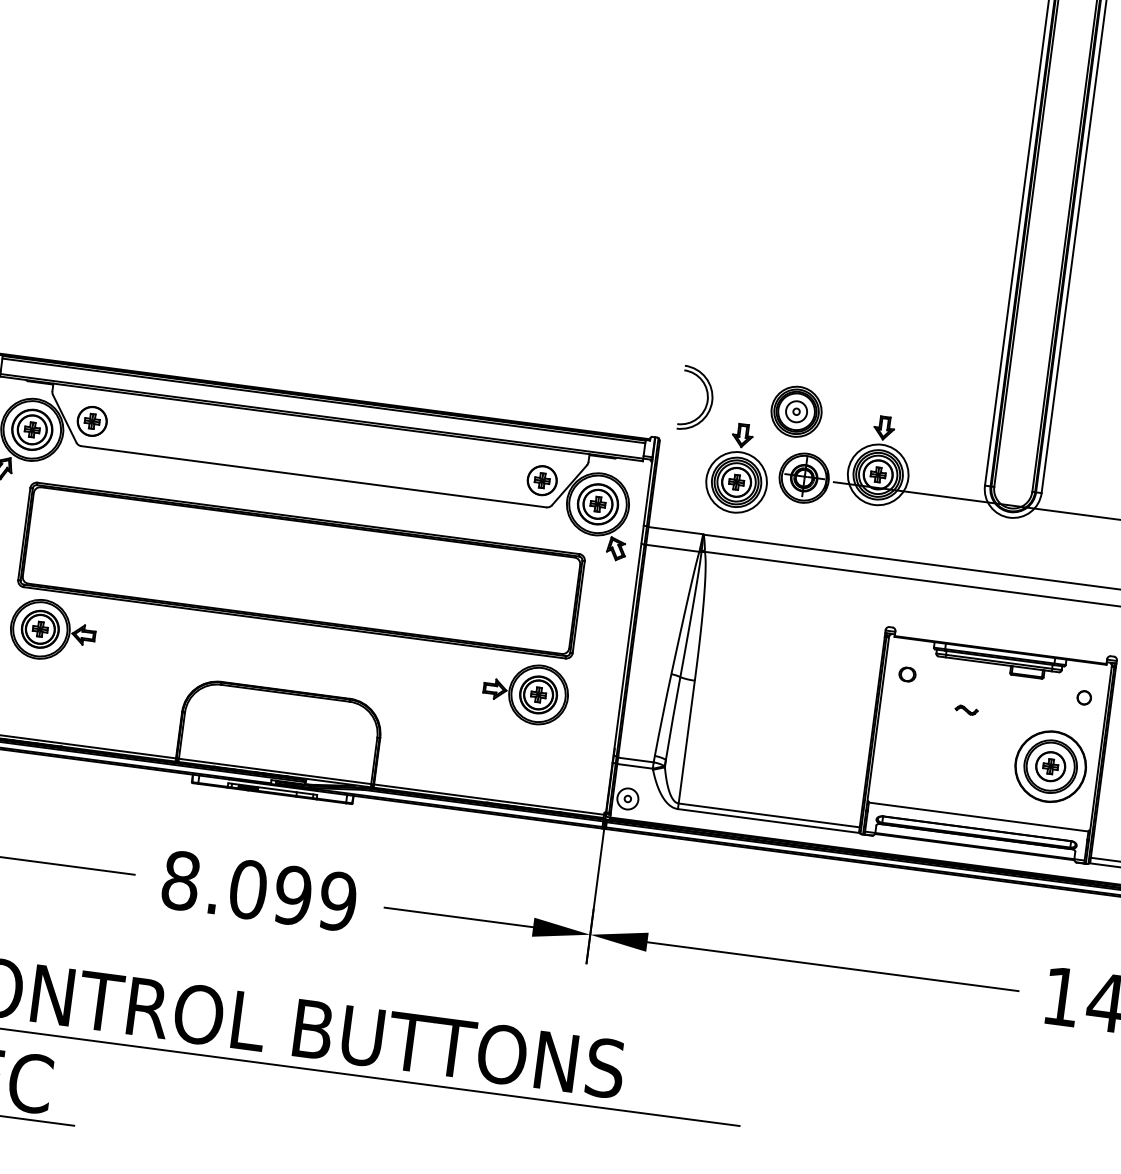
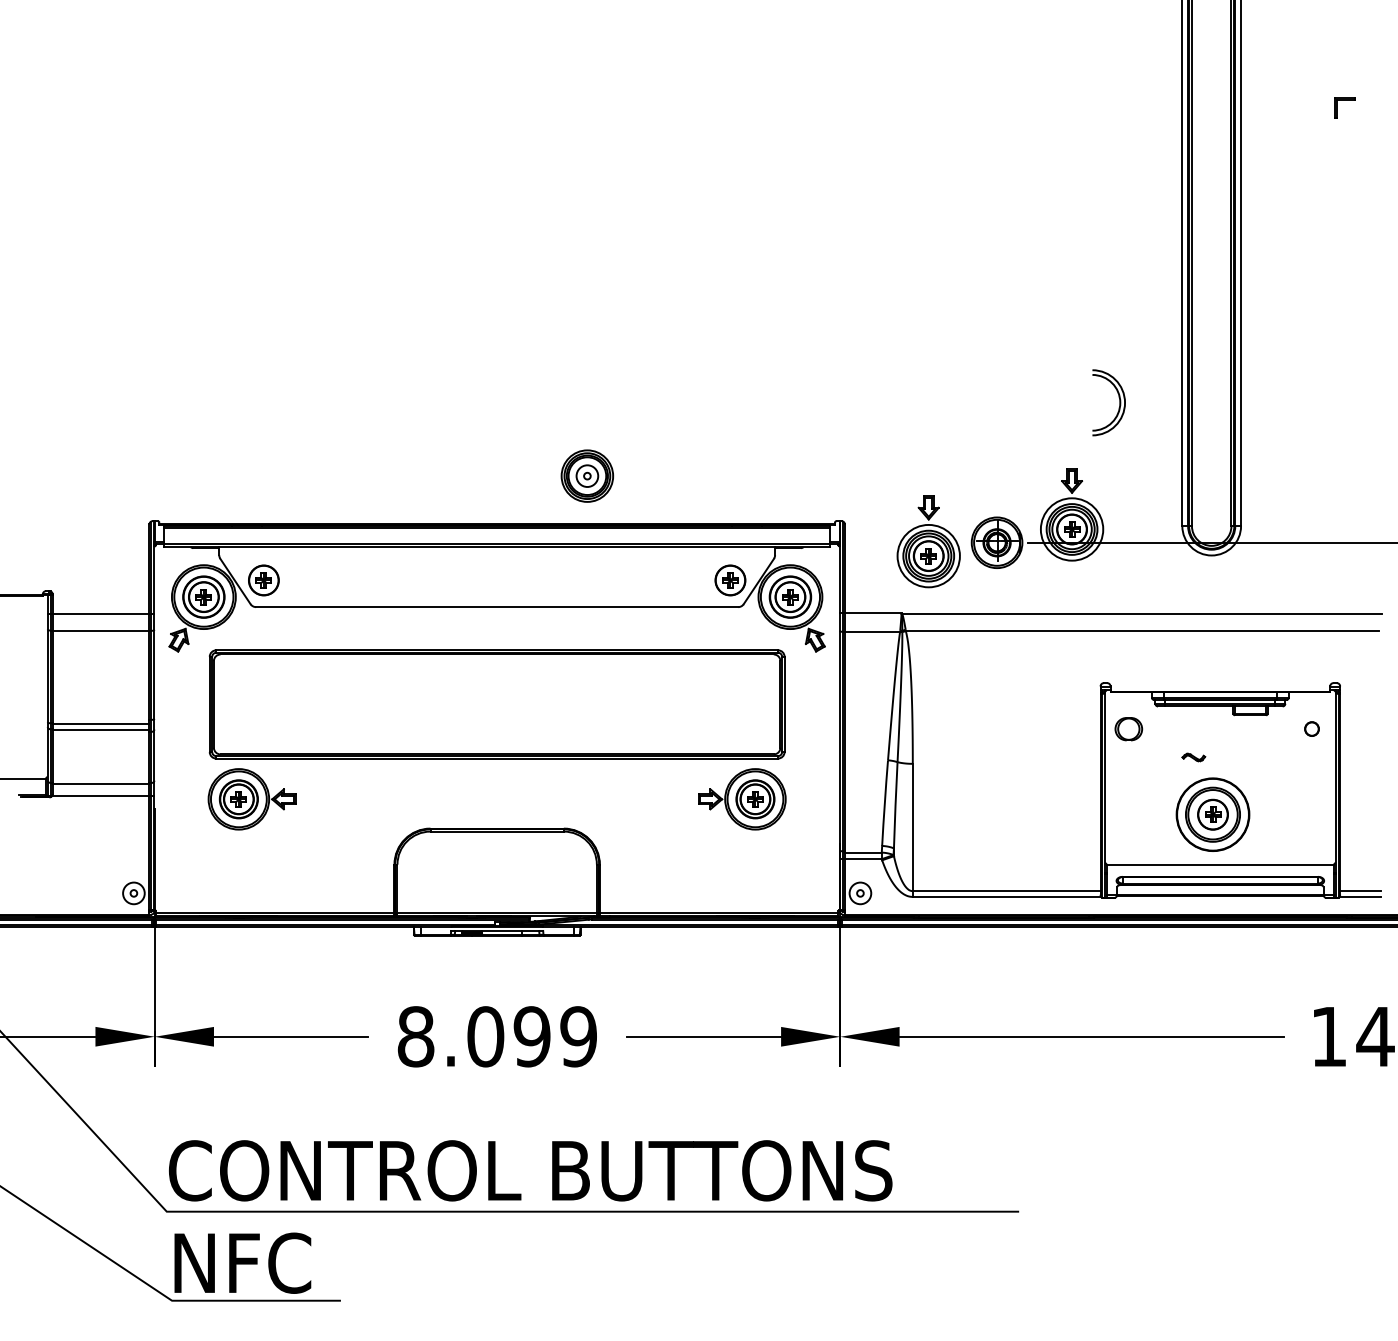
part: (706, 400) -> (1119, 402), moved
part: (796, 411) -> (587, 475), moved
part: (907, 673) -> (1128, 728), size x1.6
part: (1050, 766) -> (1212, 814), moved

